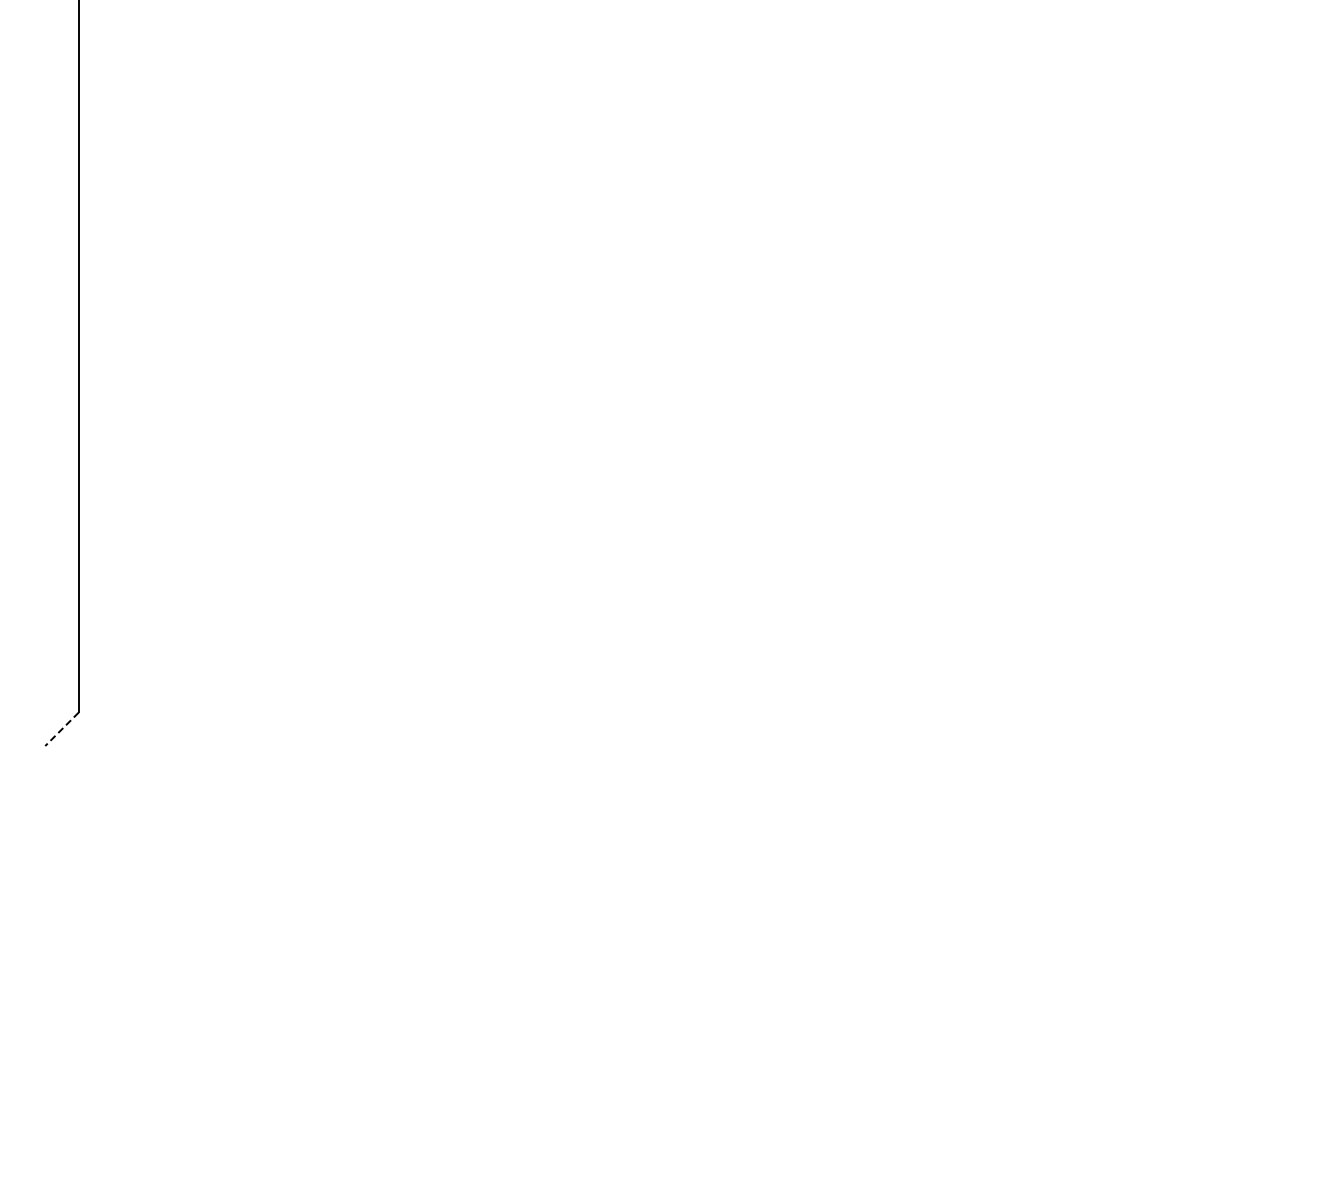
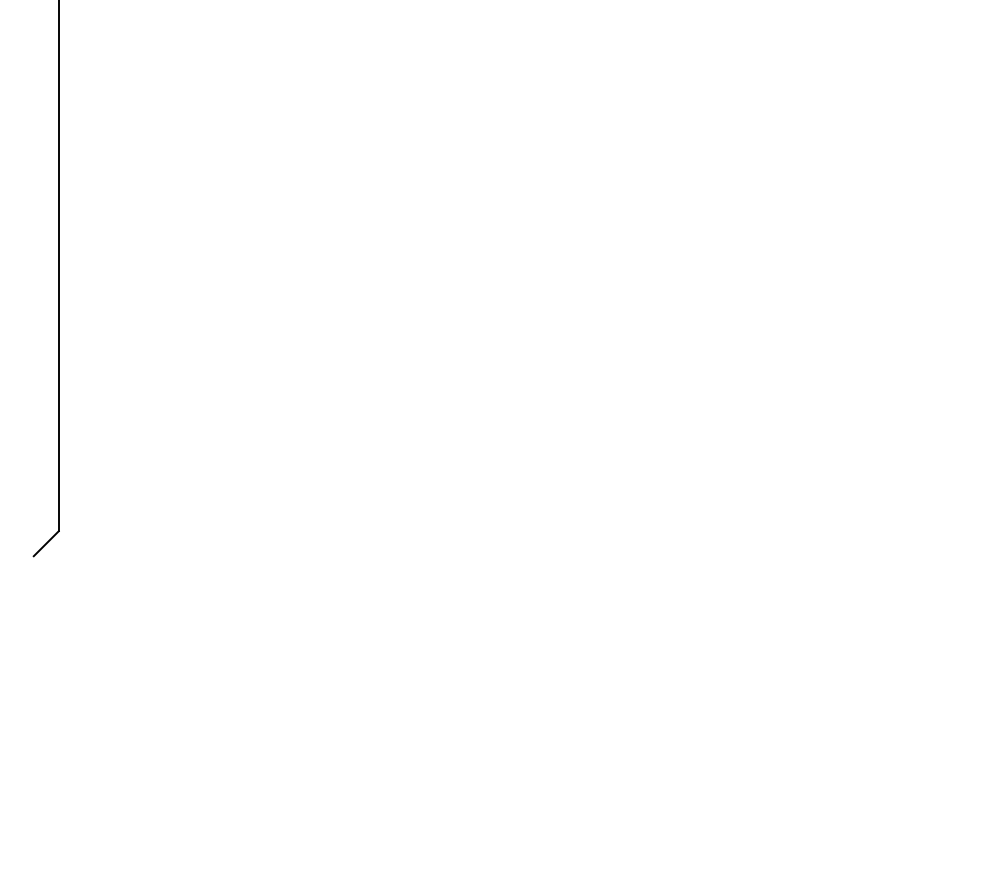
line: (62, 729) -> (46, 543), dashed -> solid

